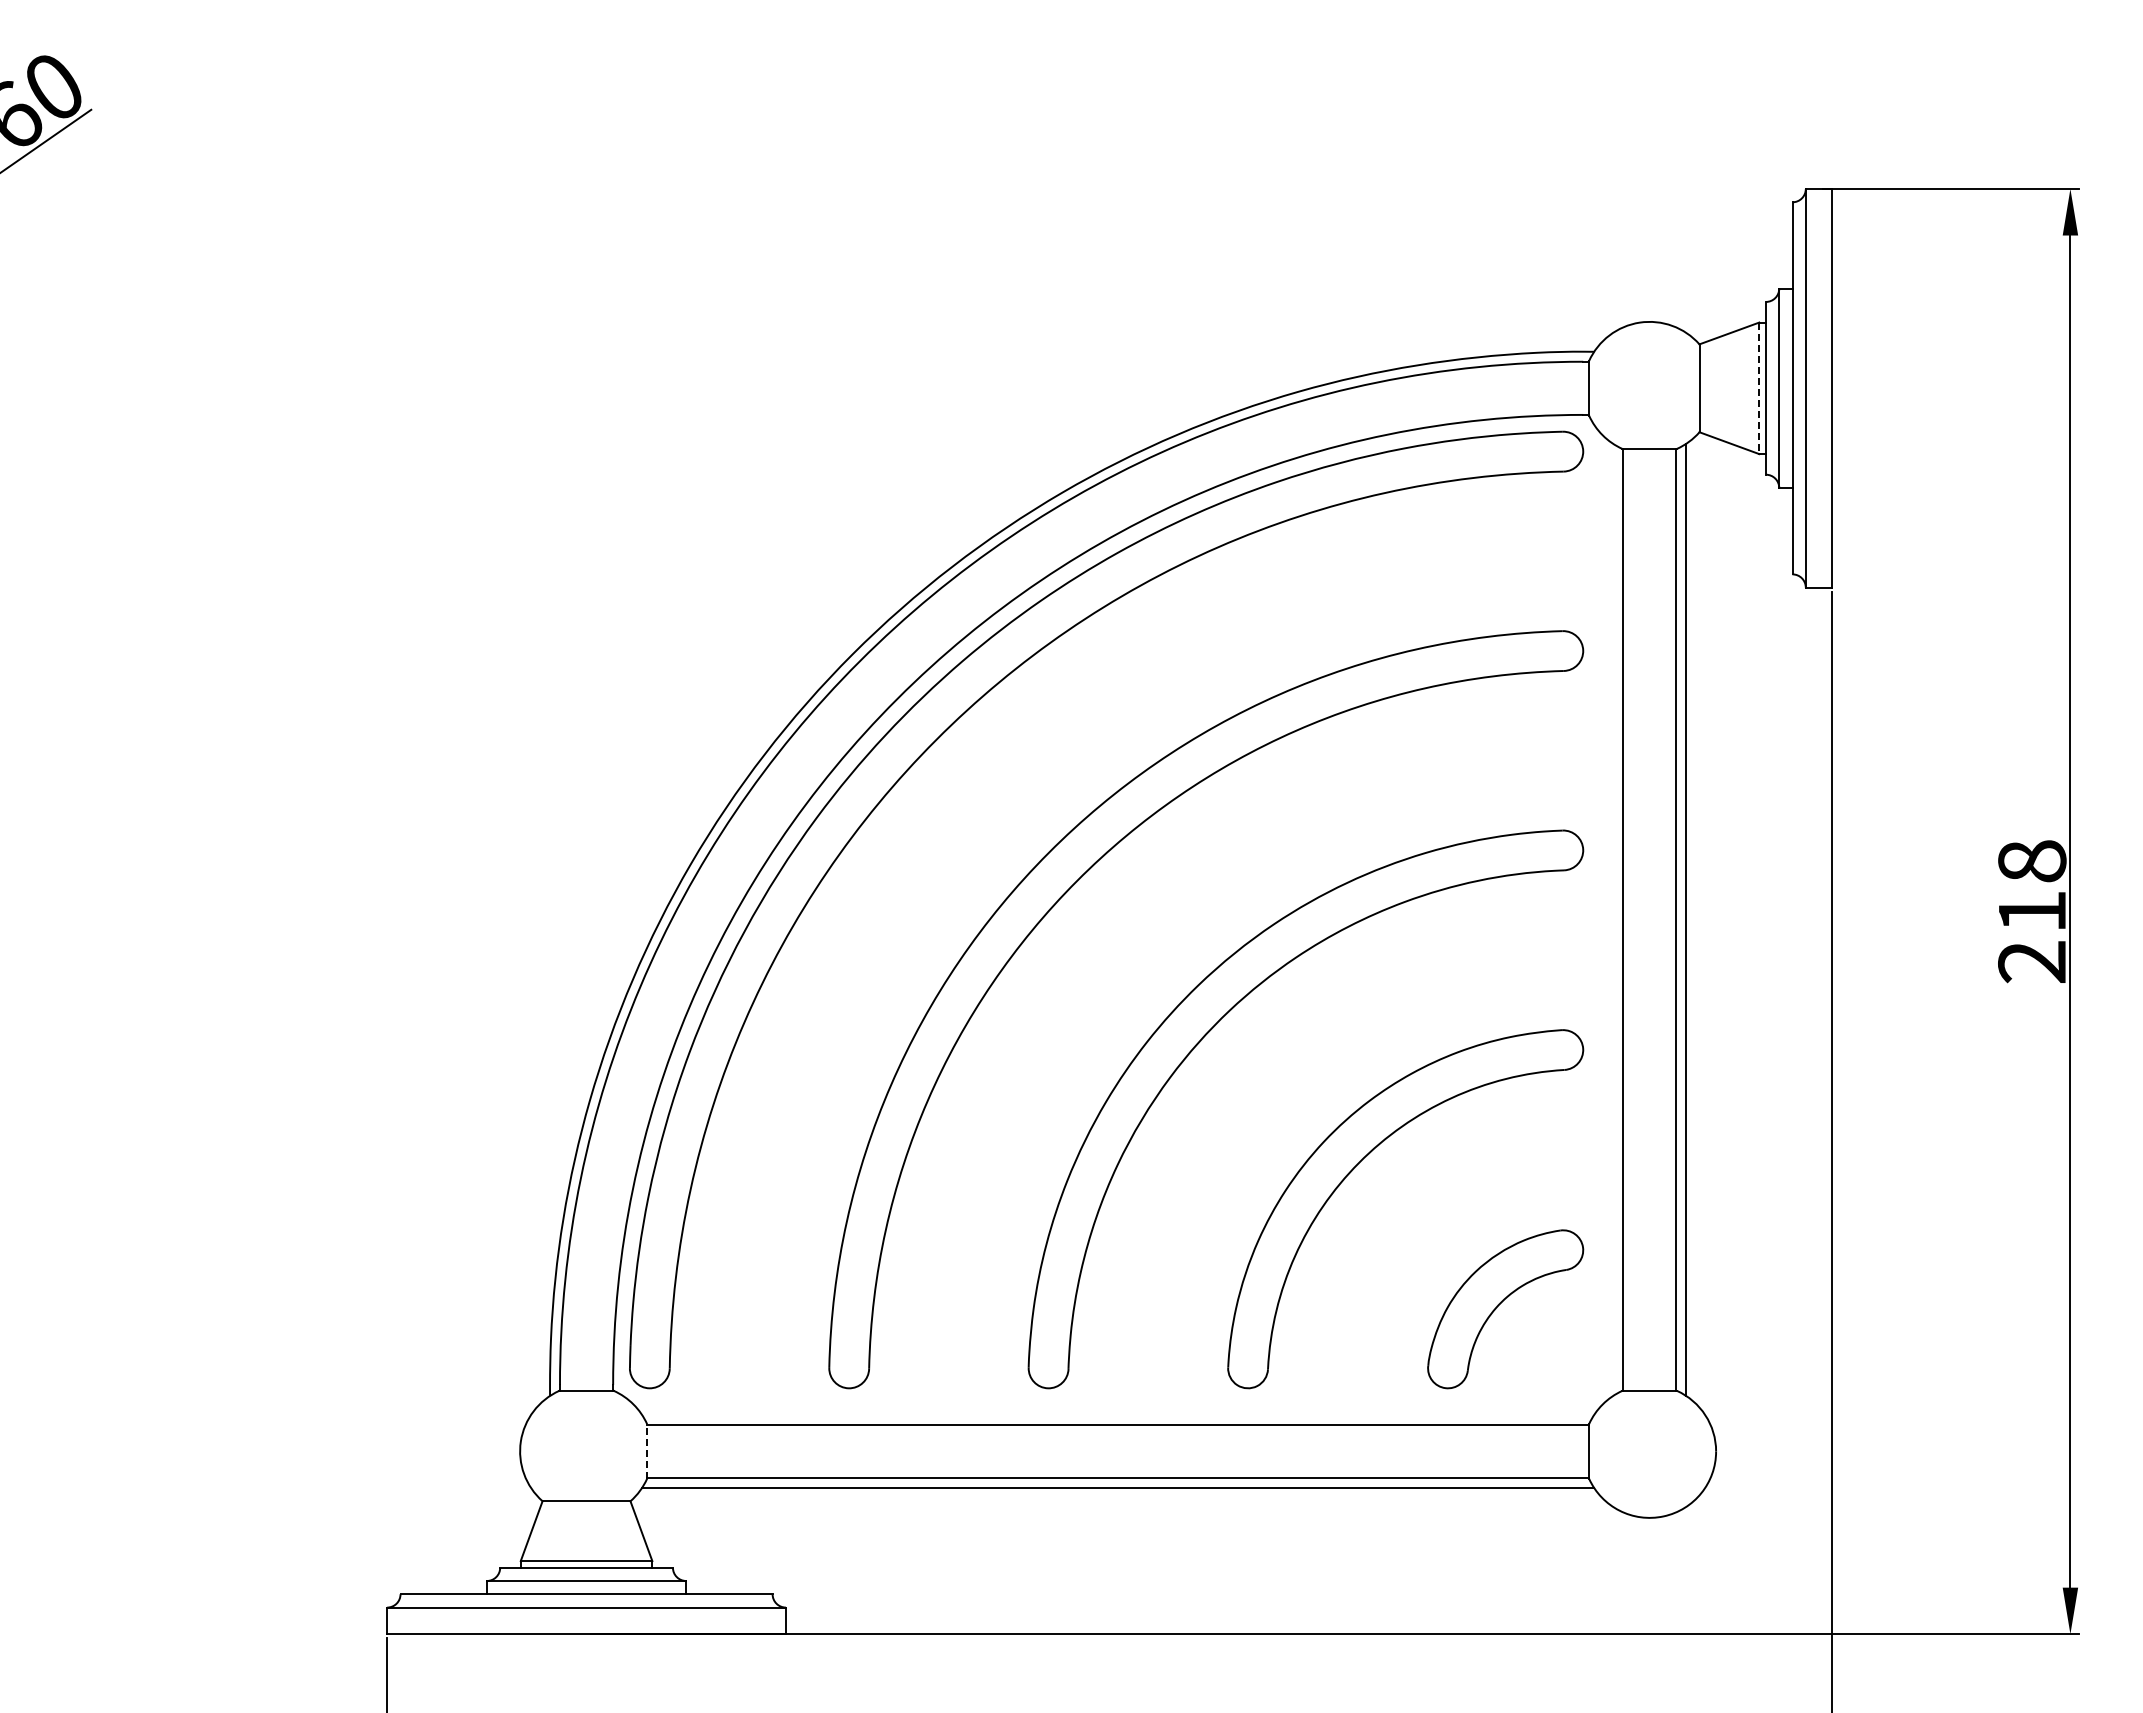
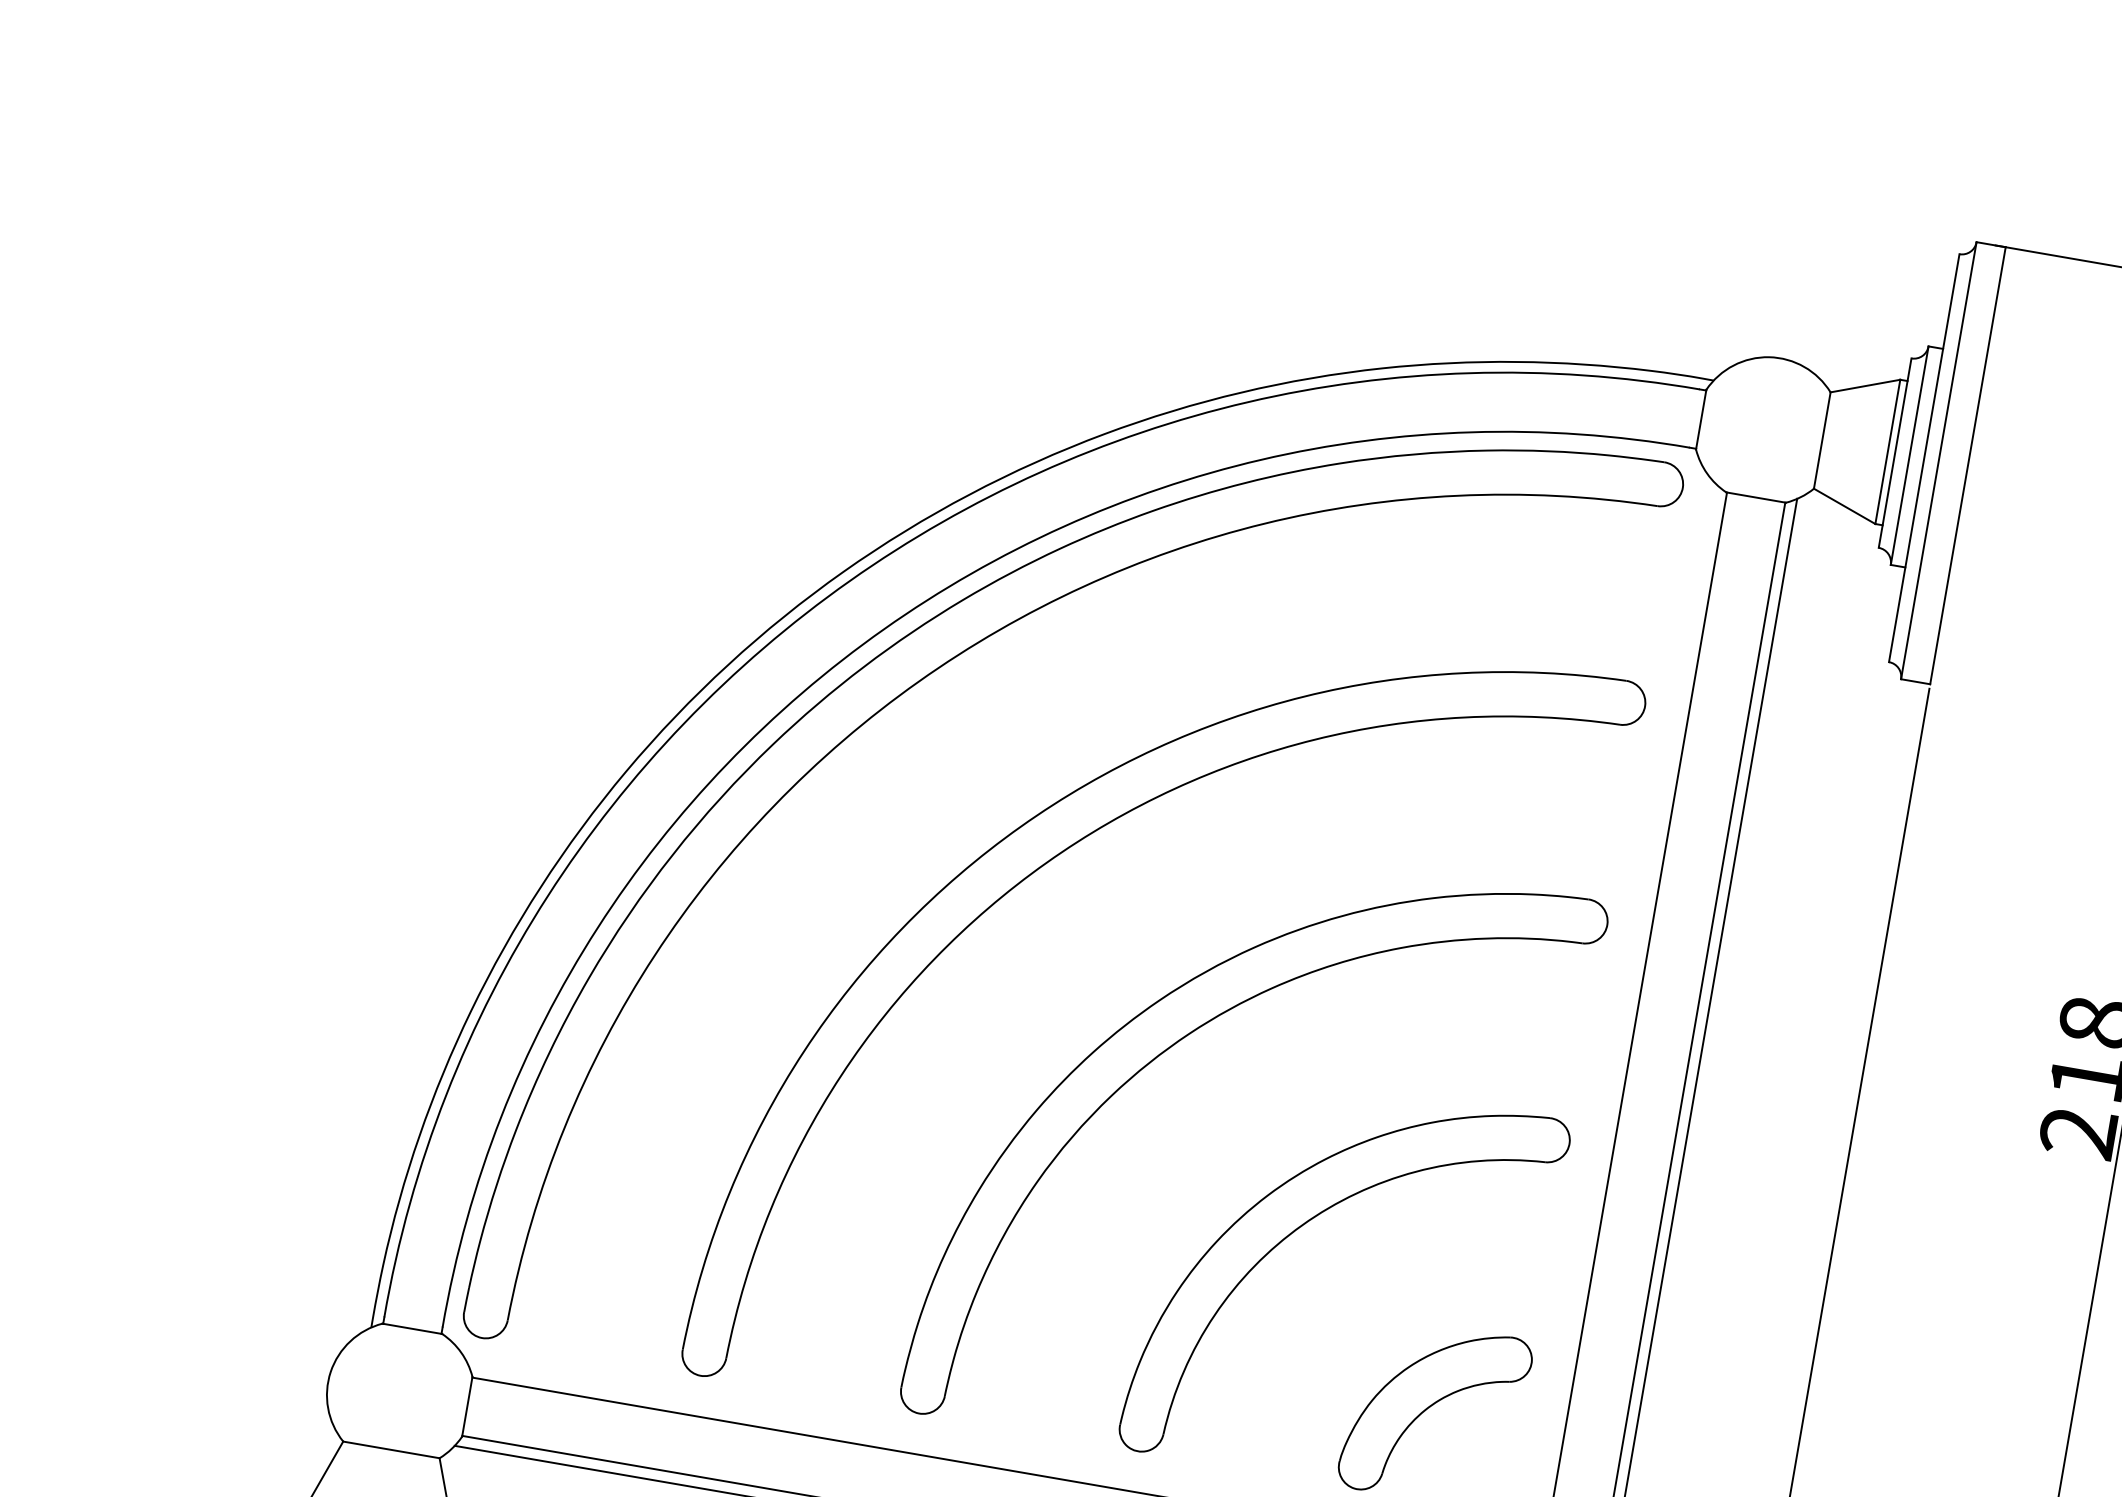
line: (1759, 388) -> (1888, 452), dashed -> solid
line: (647, 1450) -> (467, 1405), dashed -> solid

